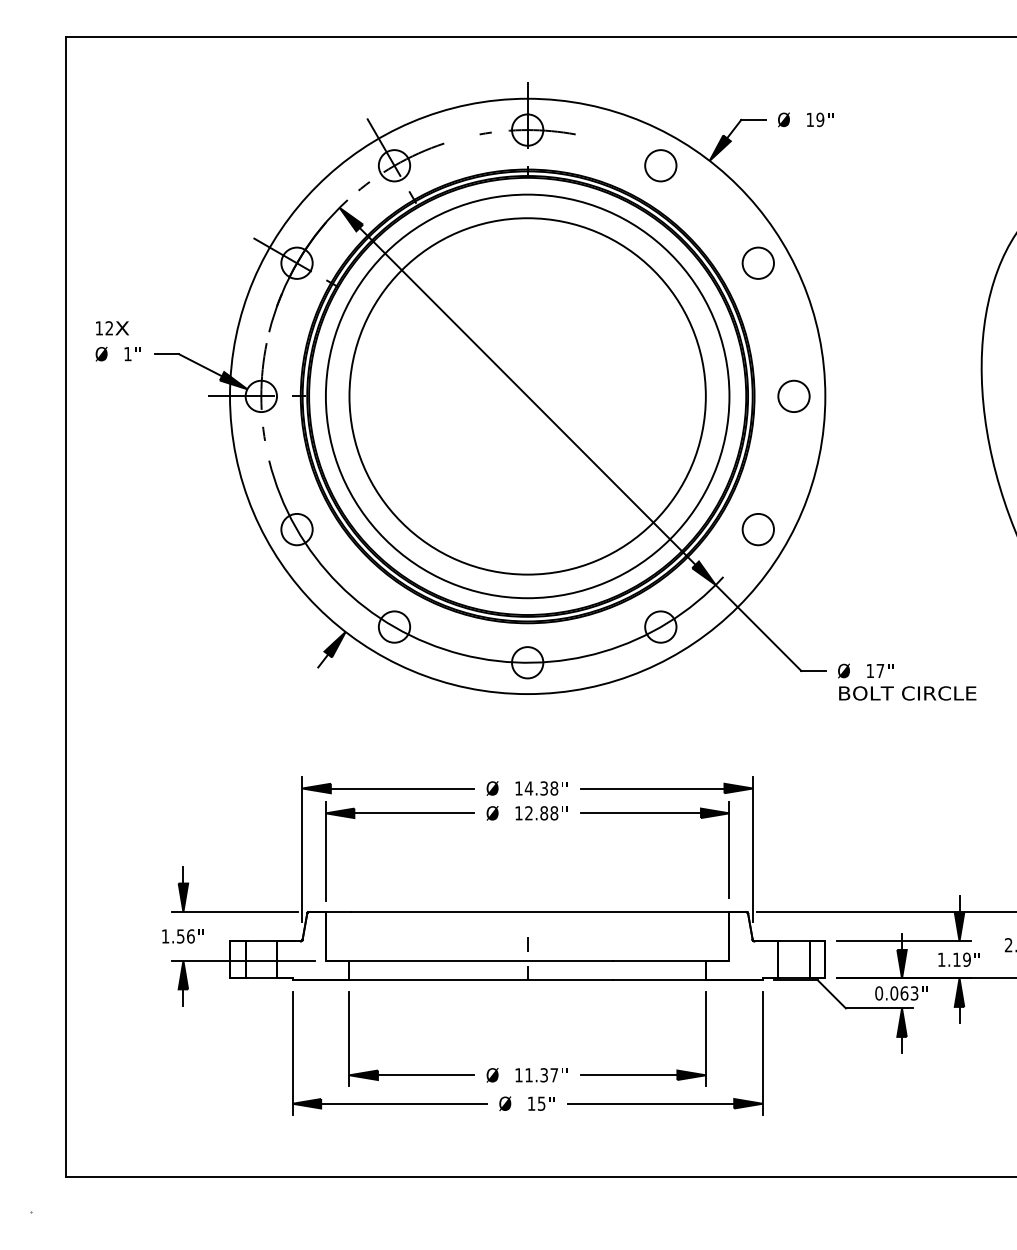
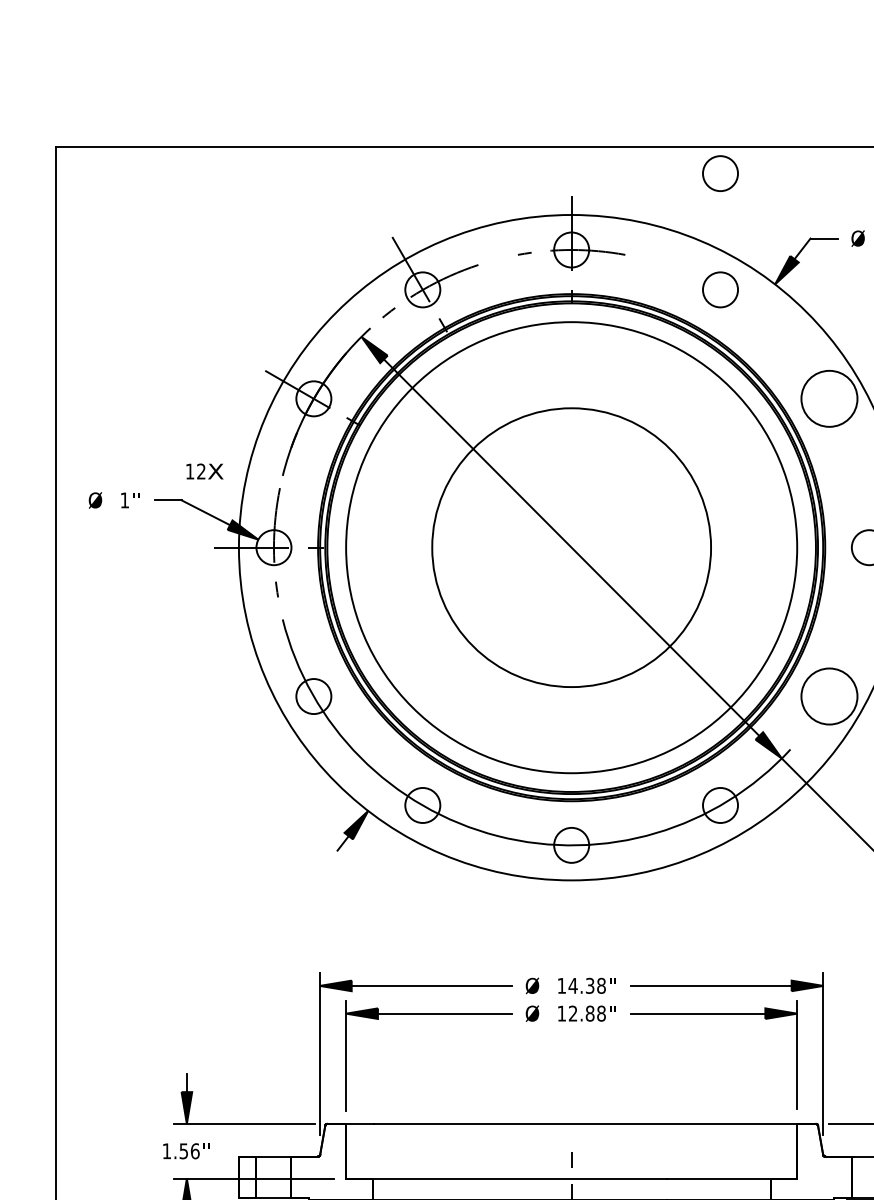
circle: (660, 61) -> (720, 173), added
circle: (757, 262) -> (828, 397), size x1.6
text: (112, 328) -> (204, 471), moved
circle: (527, 396) -> (571, 547), size x0.7
circle: (757, 529) -> (828, 696), size x1.6

